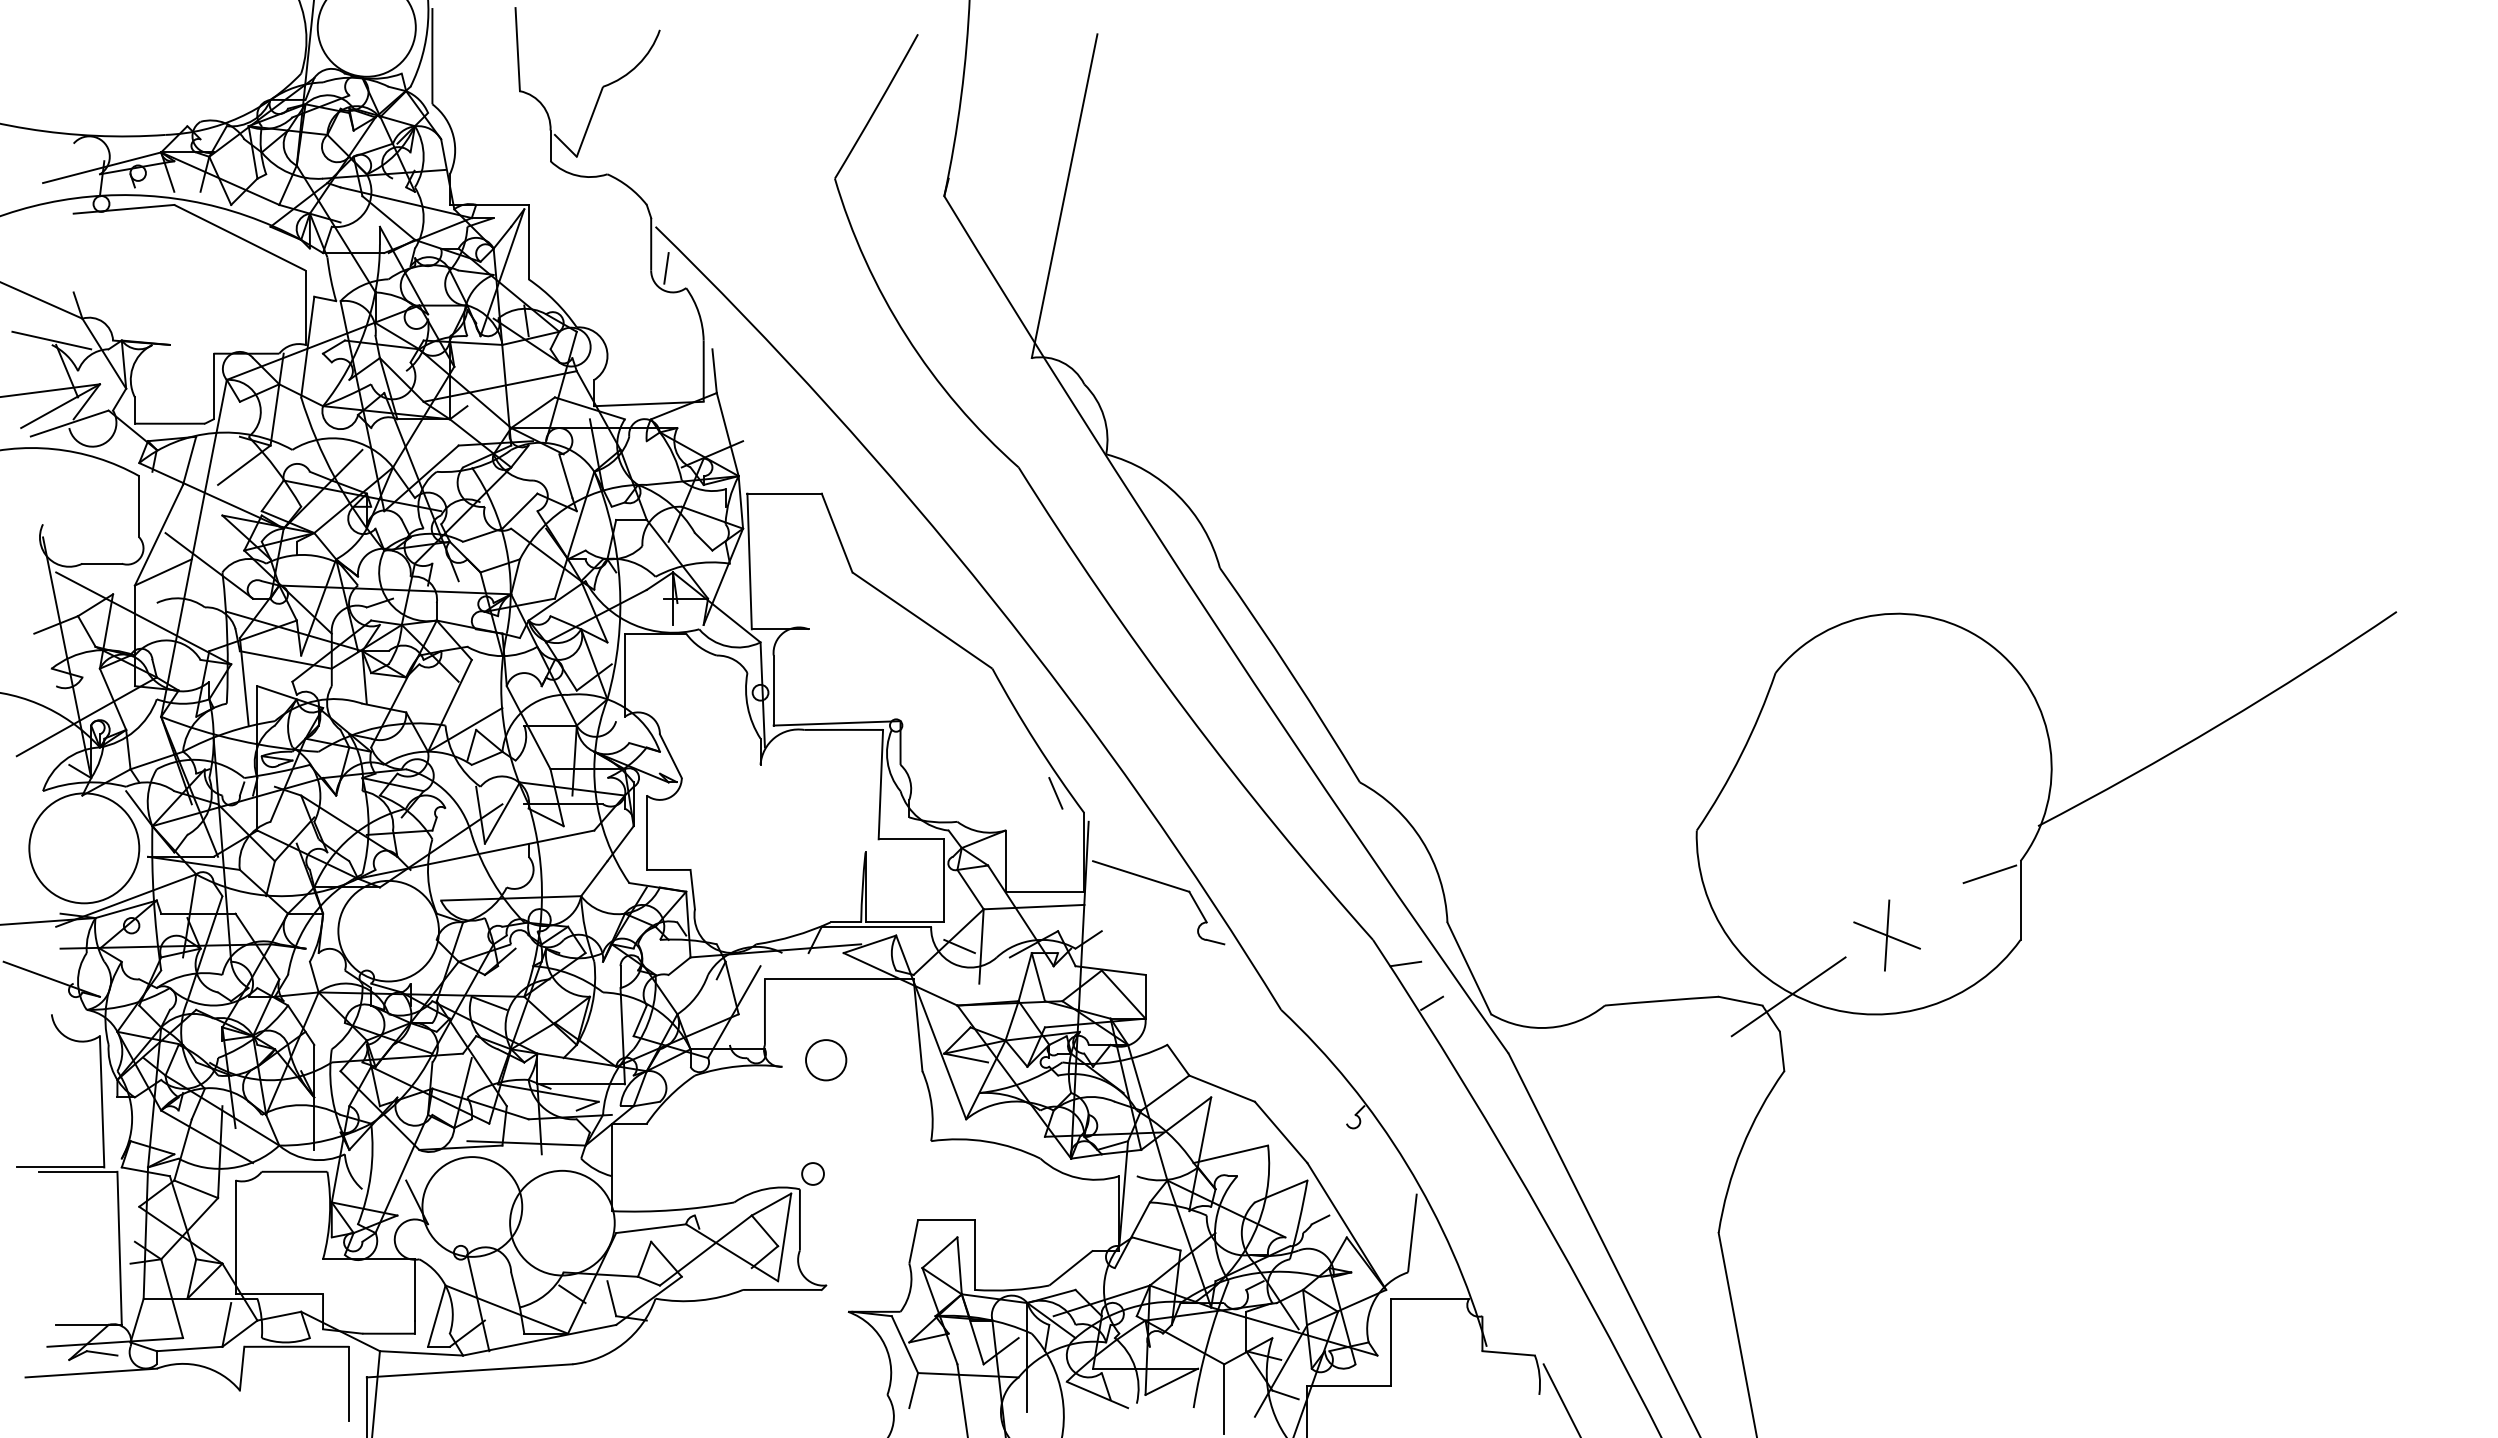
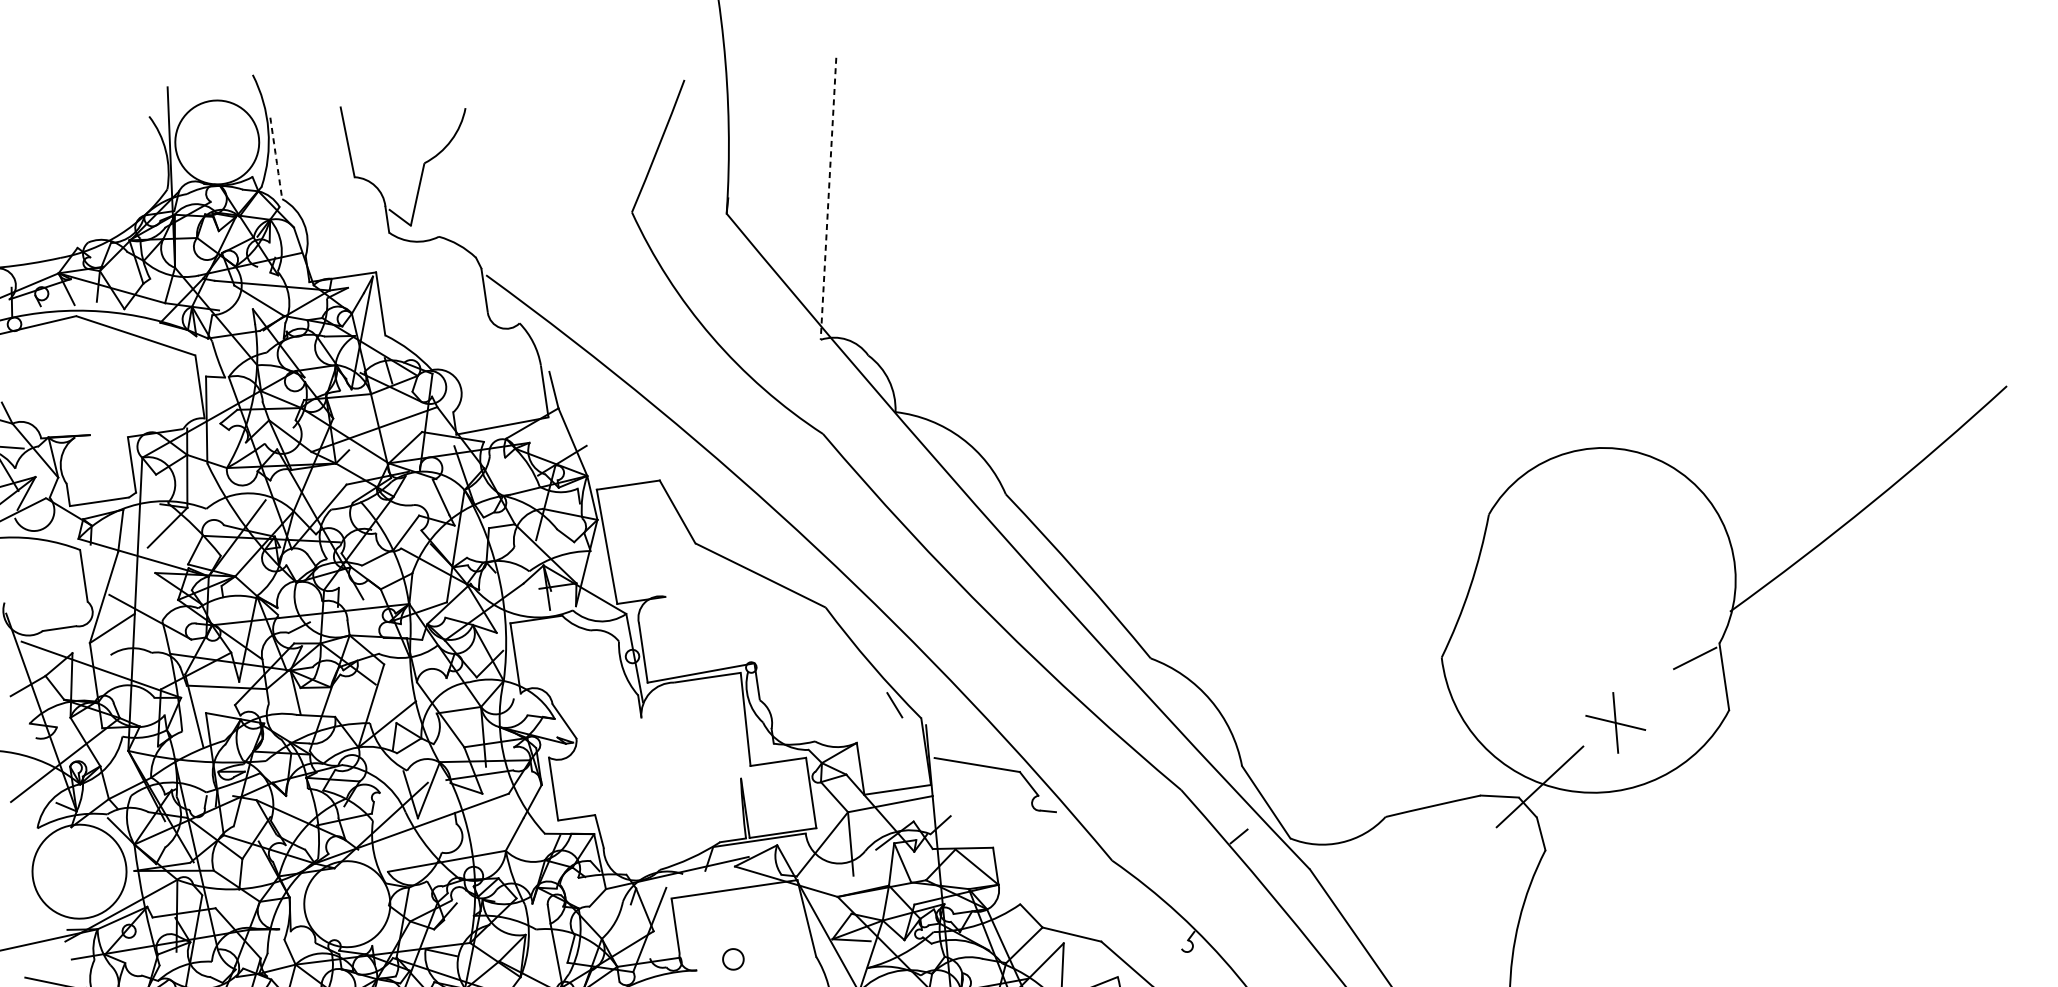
arc: (432, 56) -> (276, 158), solid -> dashed
line: (1064, 196) -> (828, 199), solid -> dashed
line: (666, 268) -> (500, 309), removed
line: (959, 946) -> (832, 846), removed
line: (1405, 963) -> (1211, 806), removed
circle: (826, 1060) -> (733, 959), size x0.6

